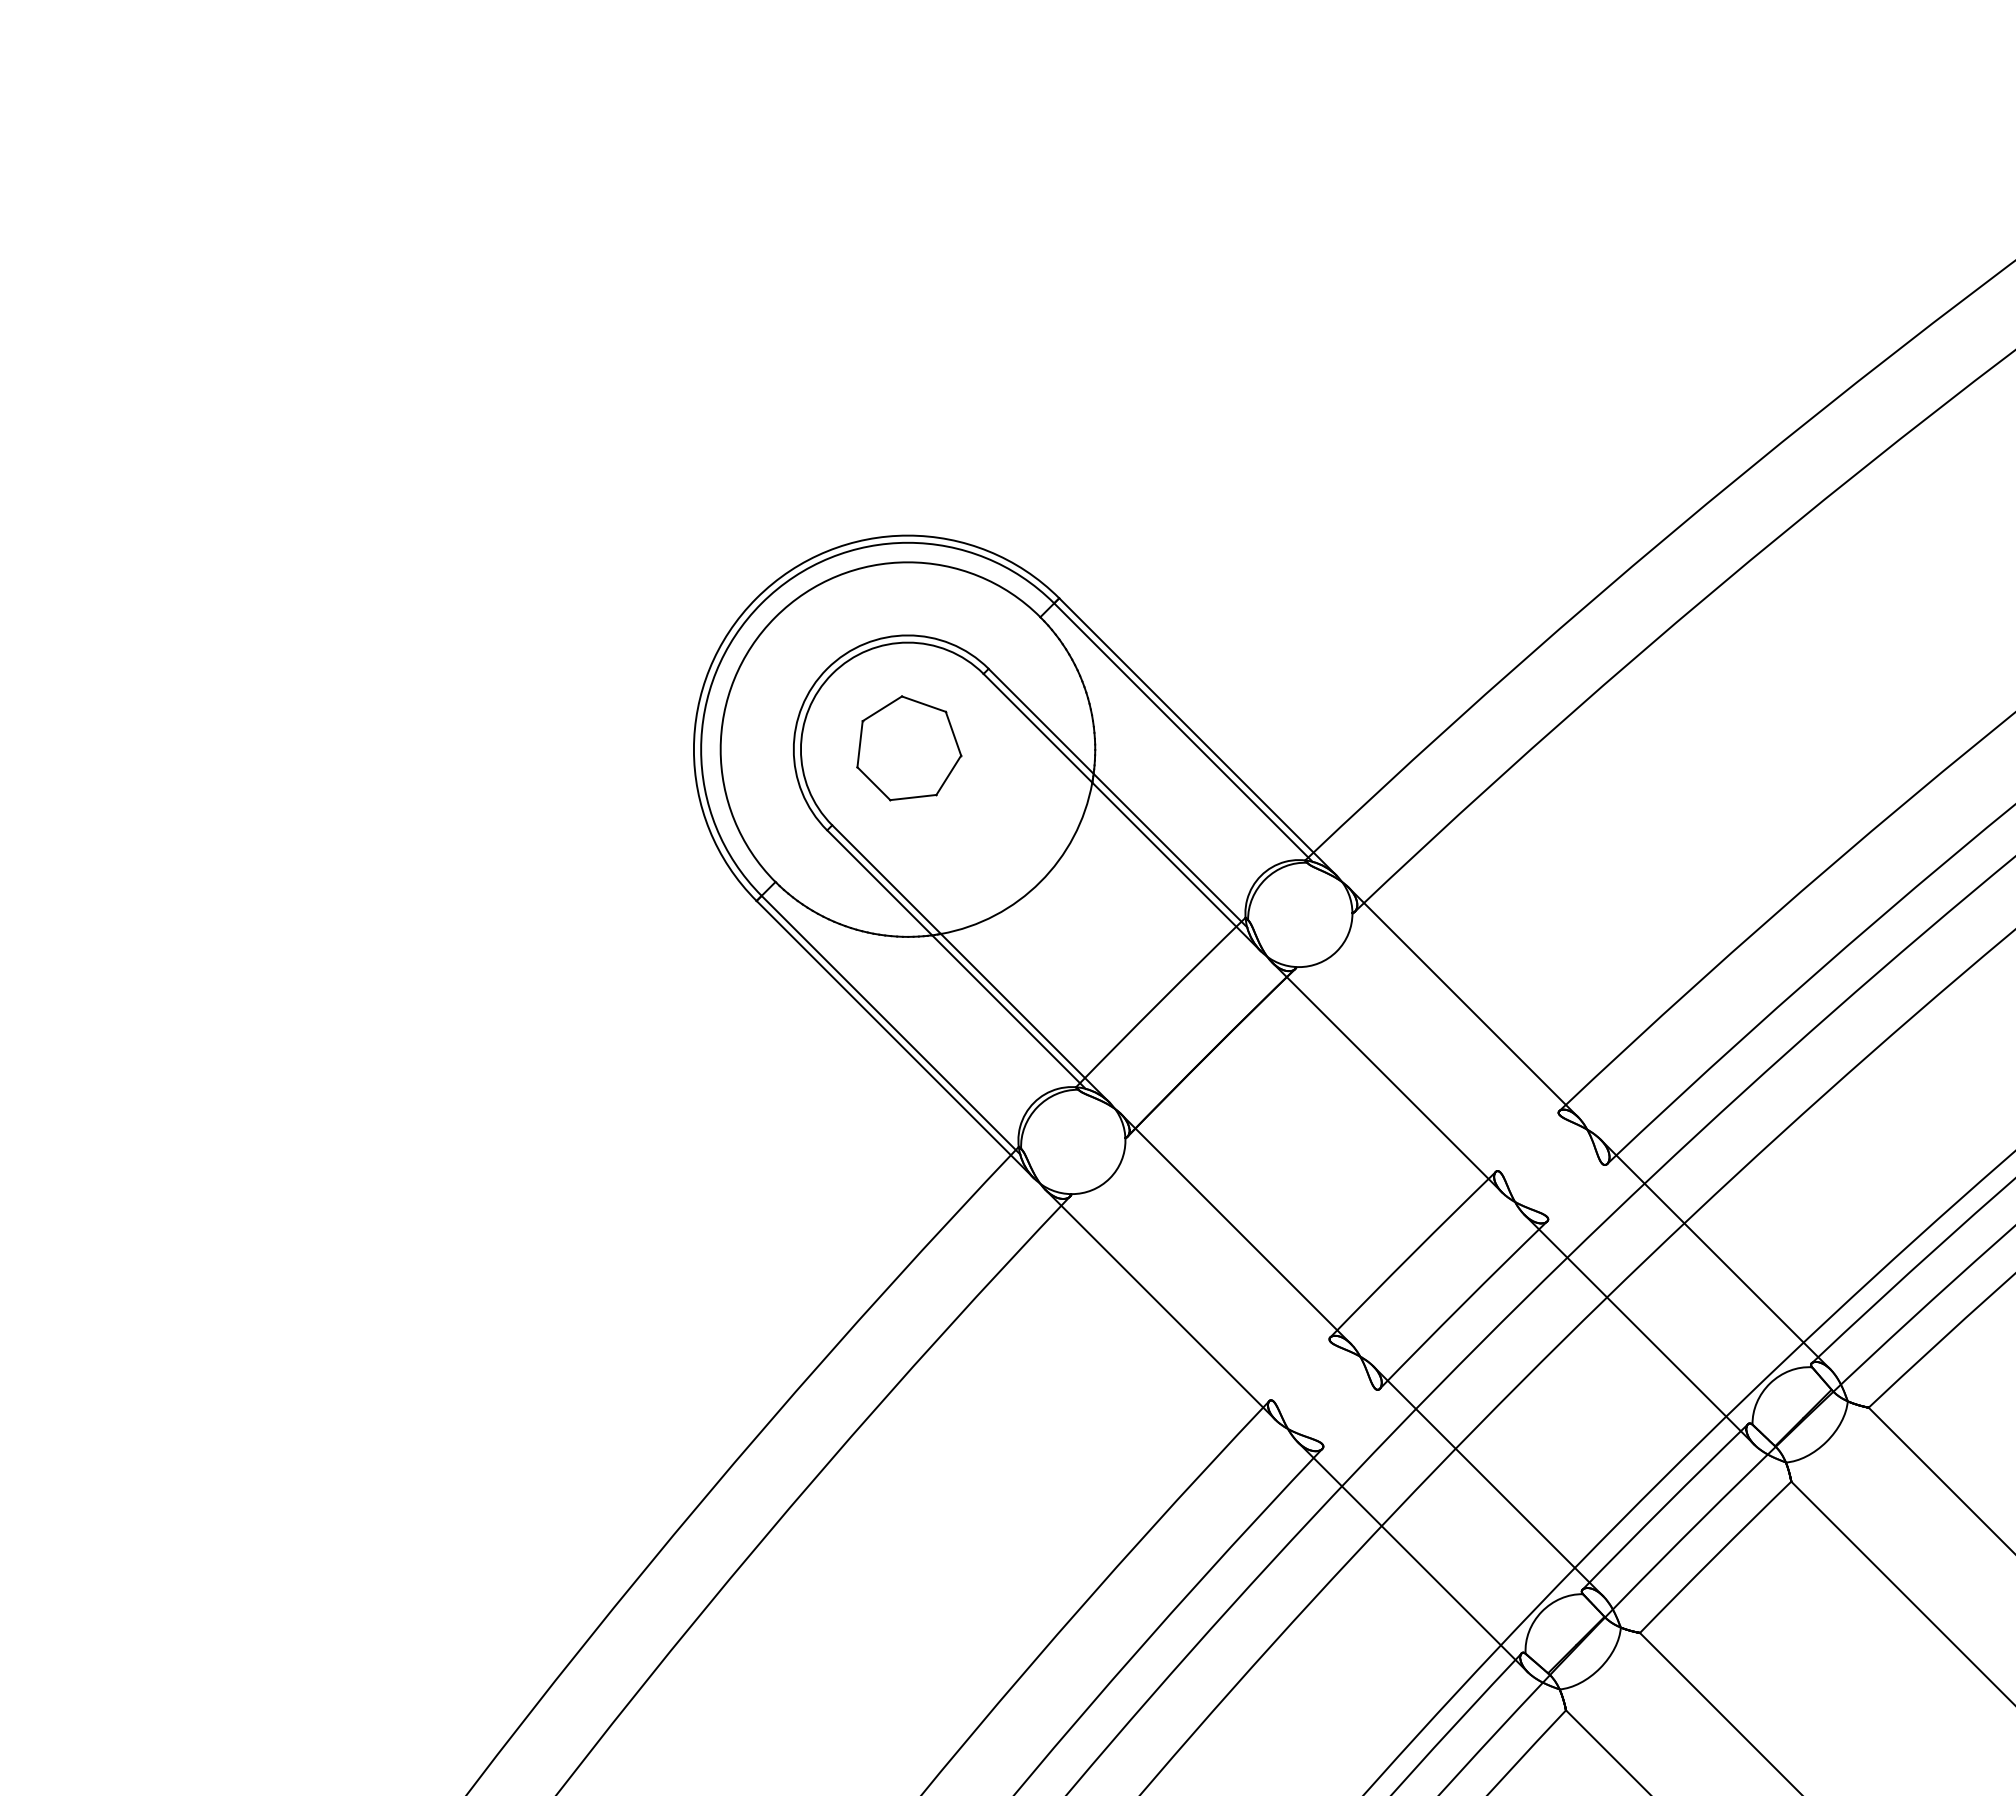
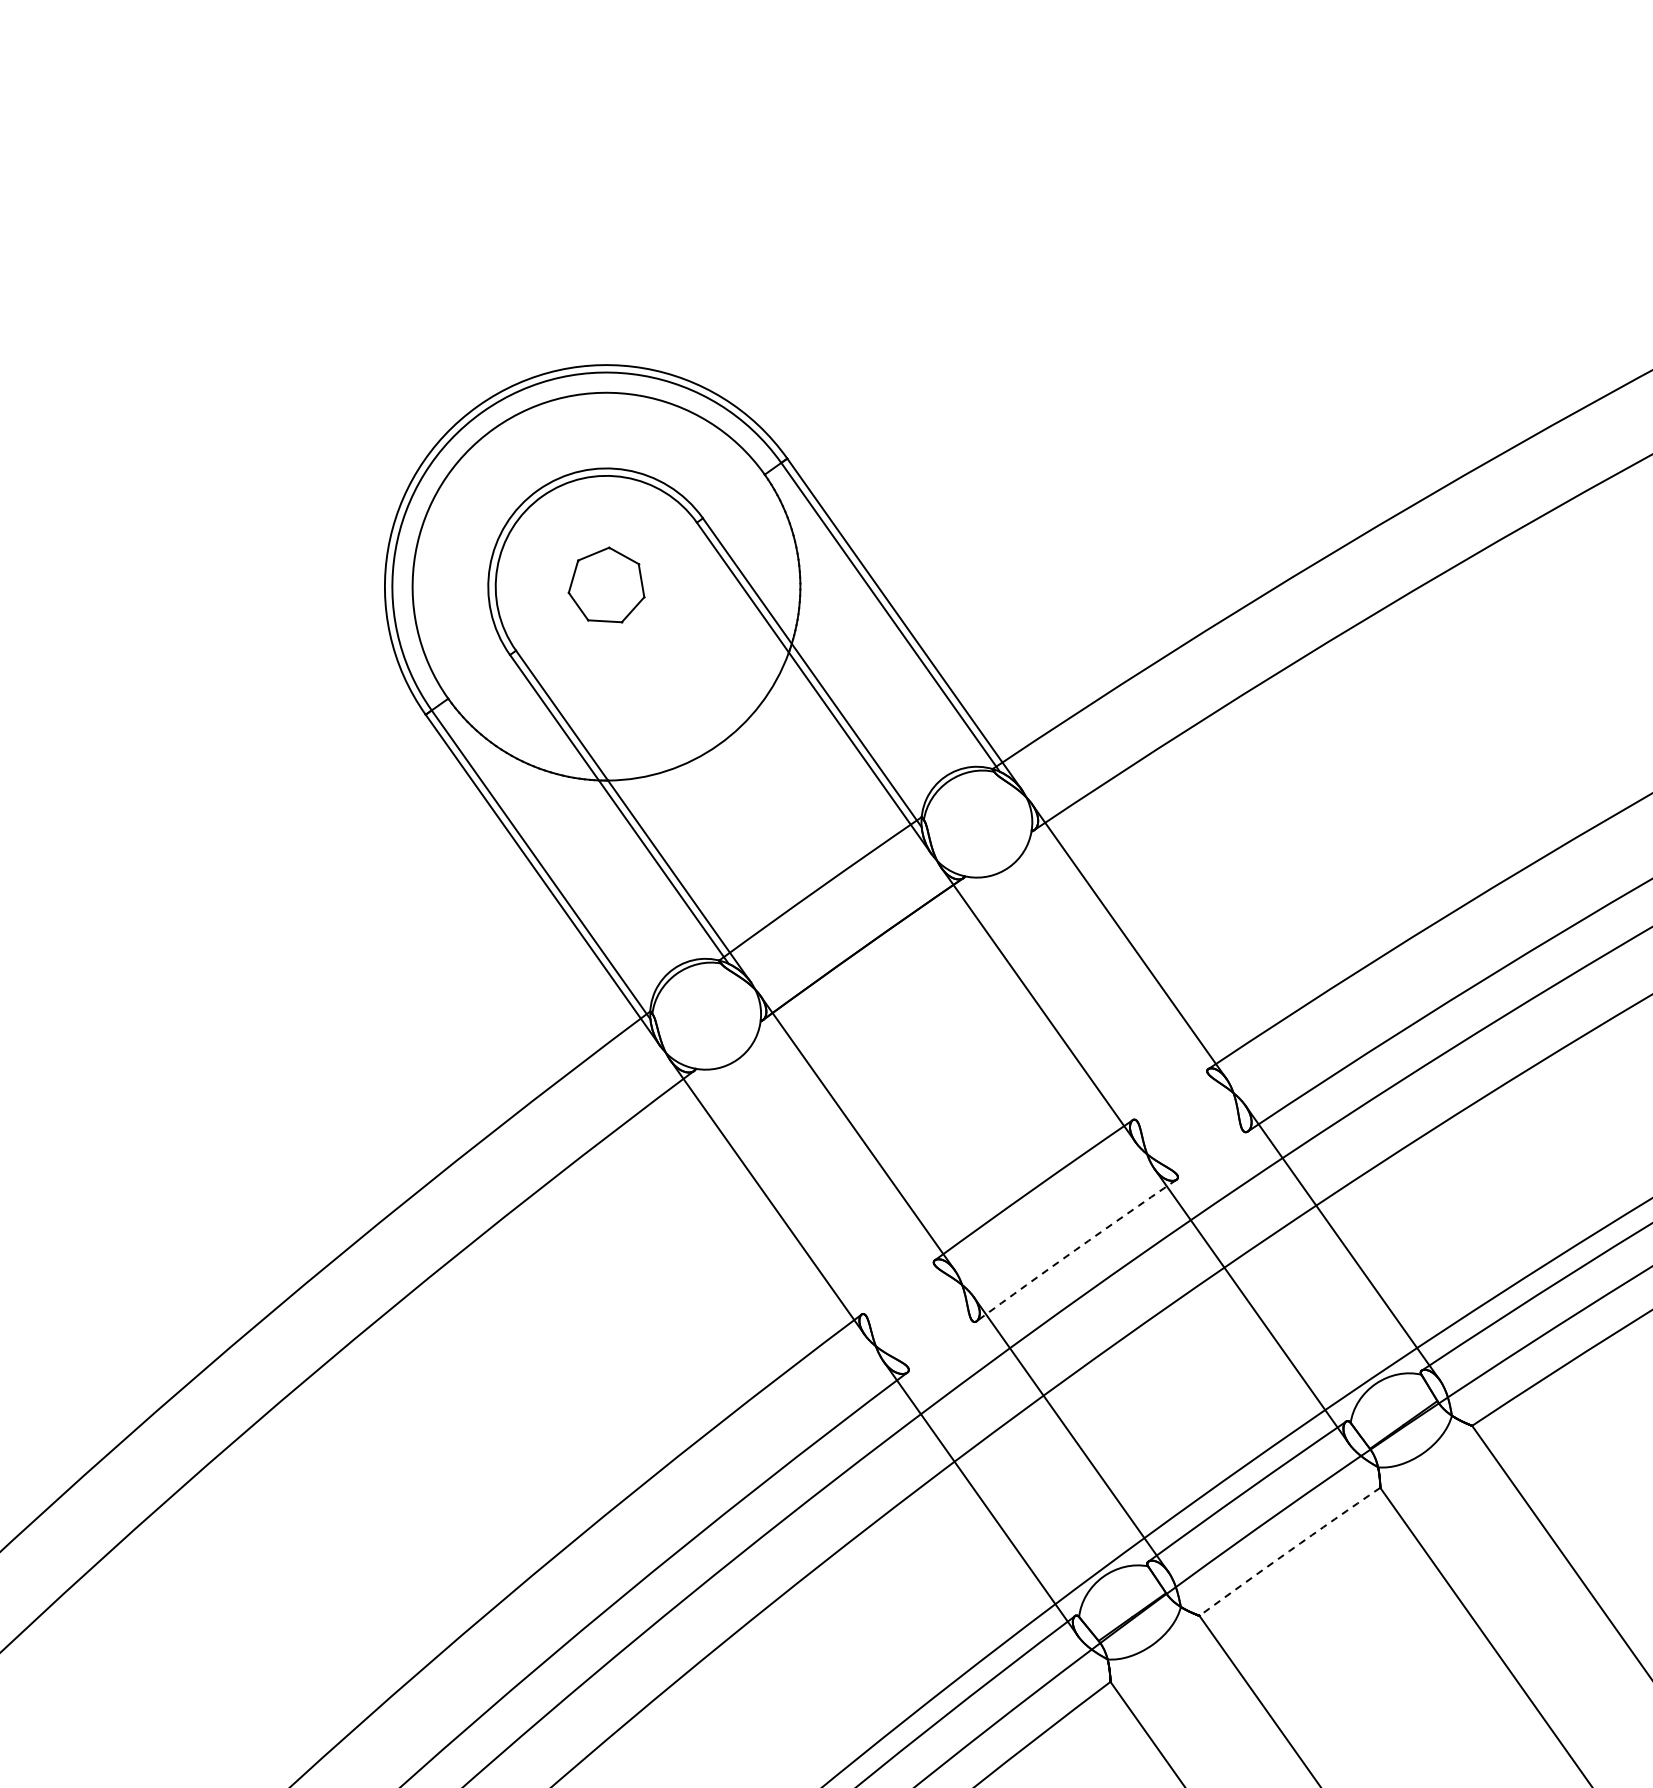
part: (909, 748) -> (608, 585), size x0.7
arc: (1462, 1304) -> (1075, 1249), solid -> dashed
arc: (1715, 1556) -> (1289, 1550), solid -> dashed

